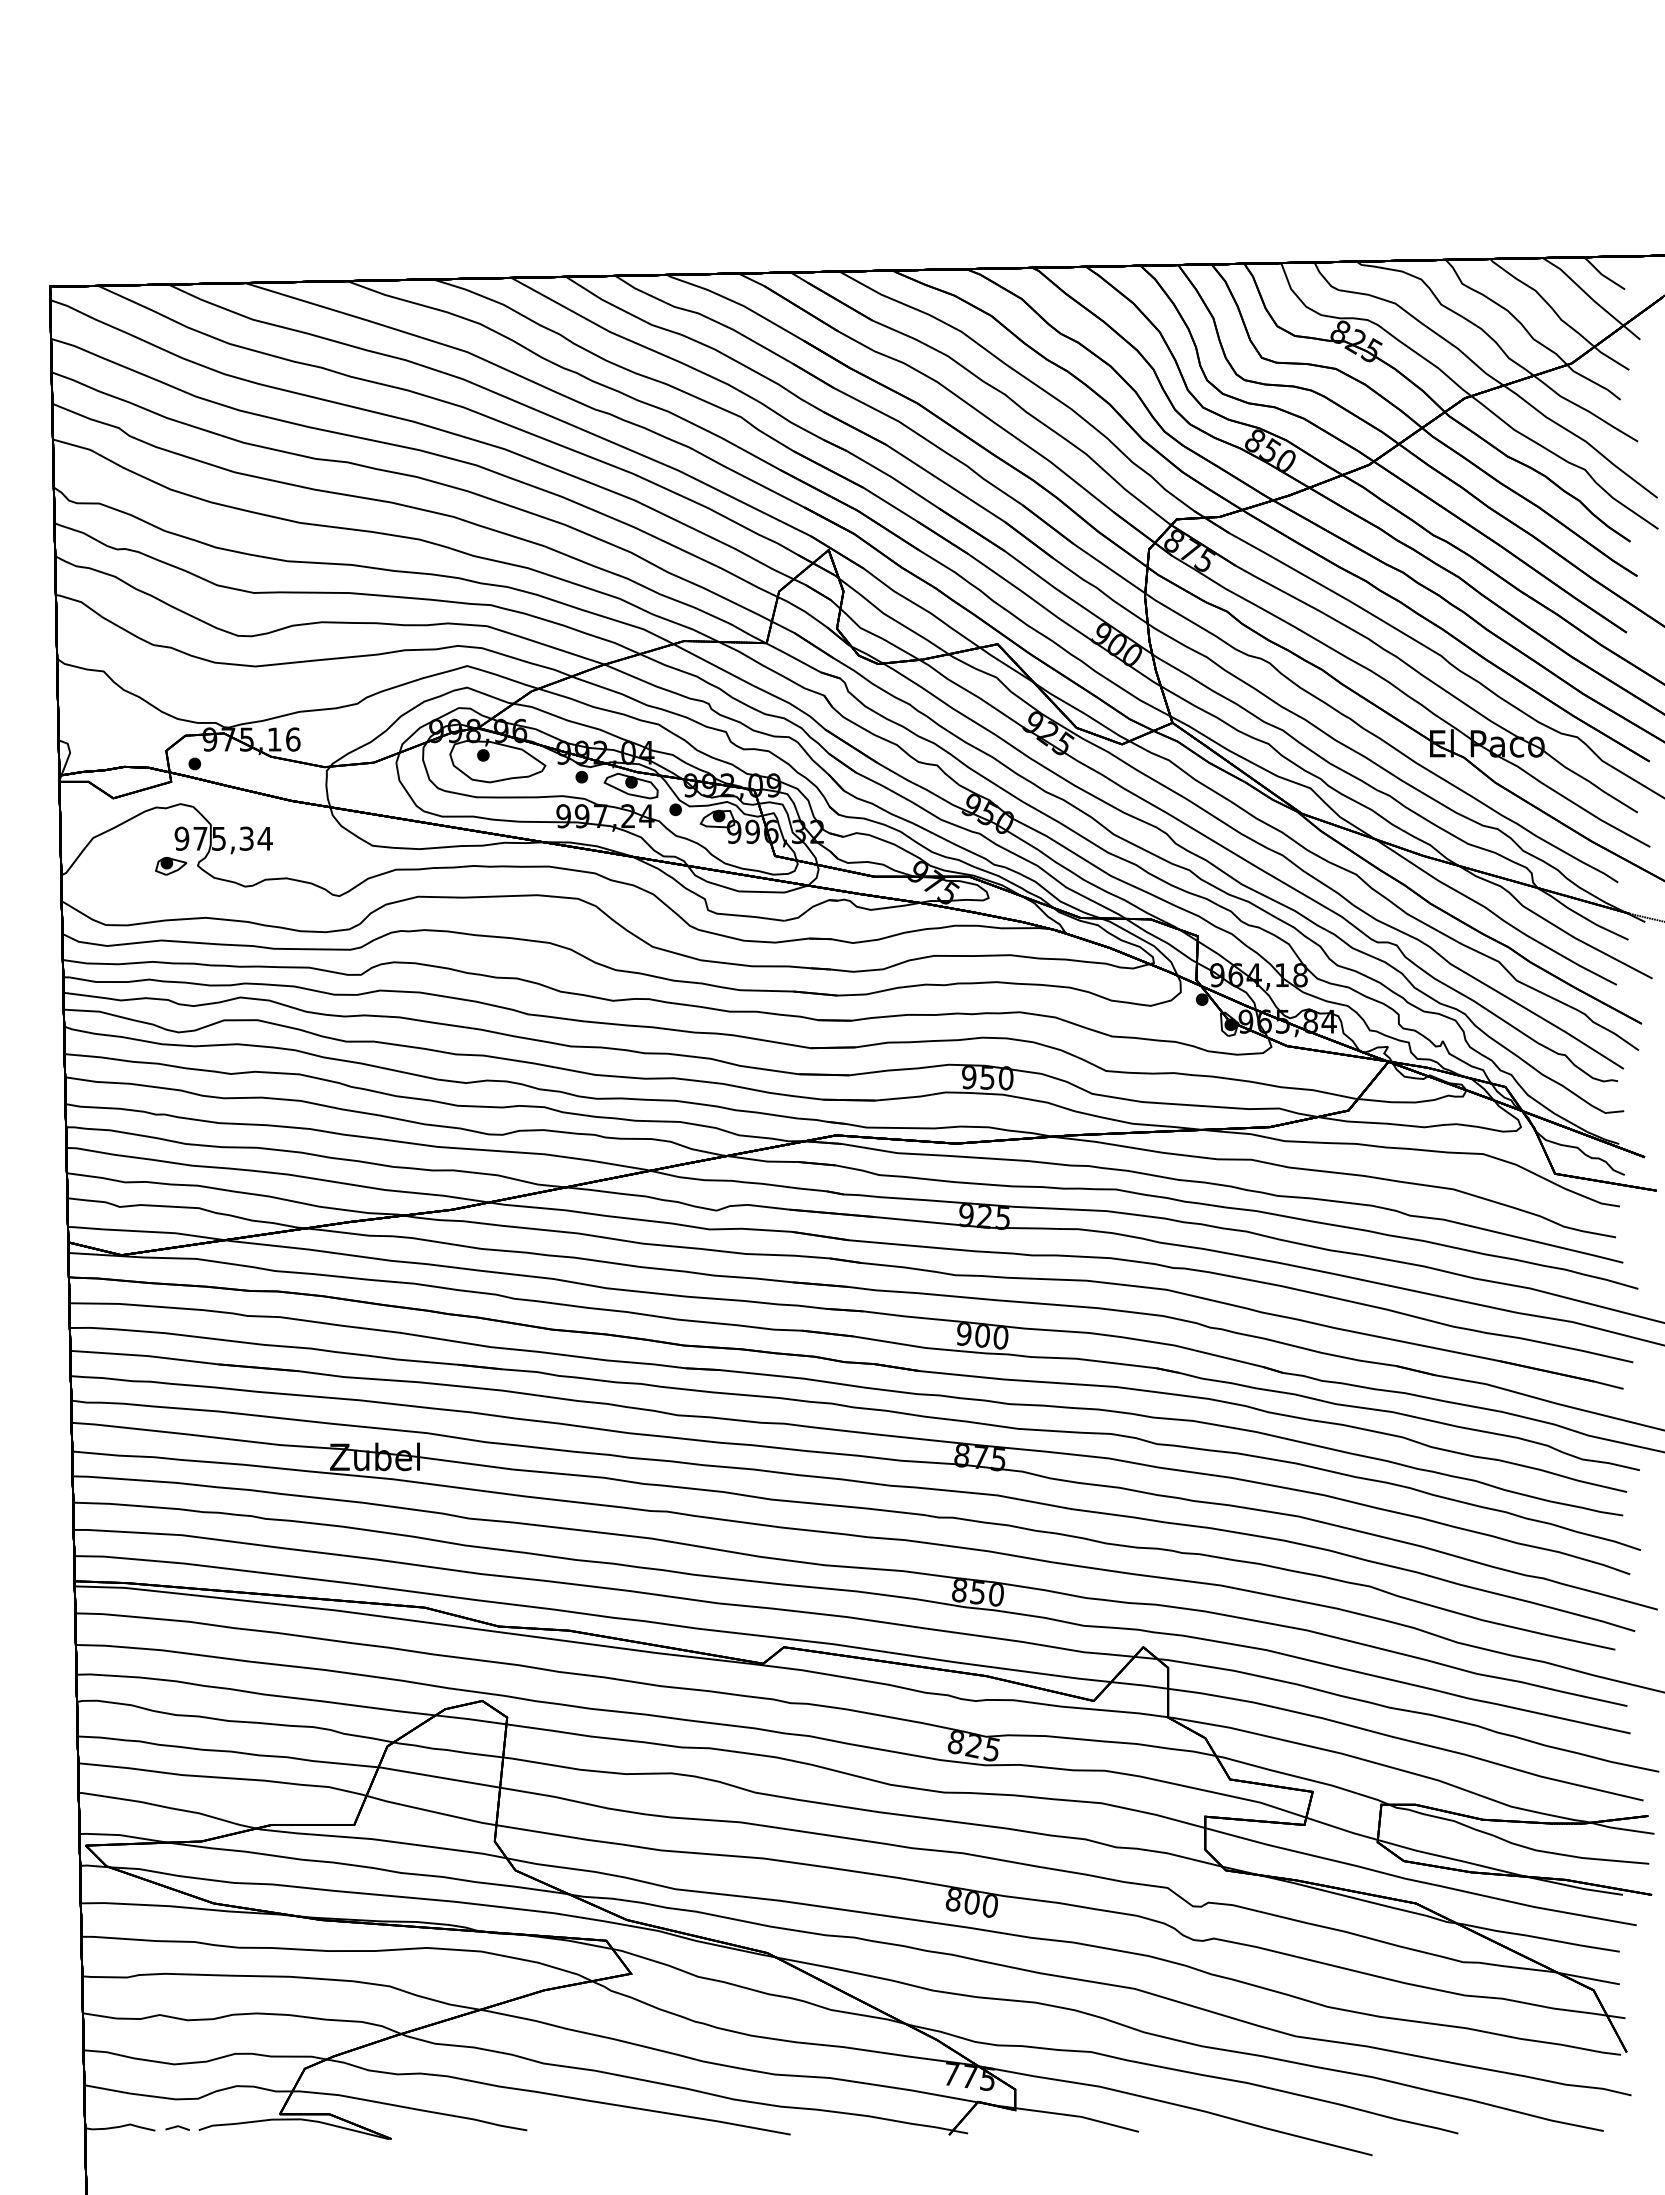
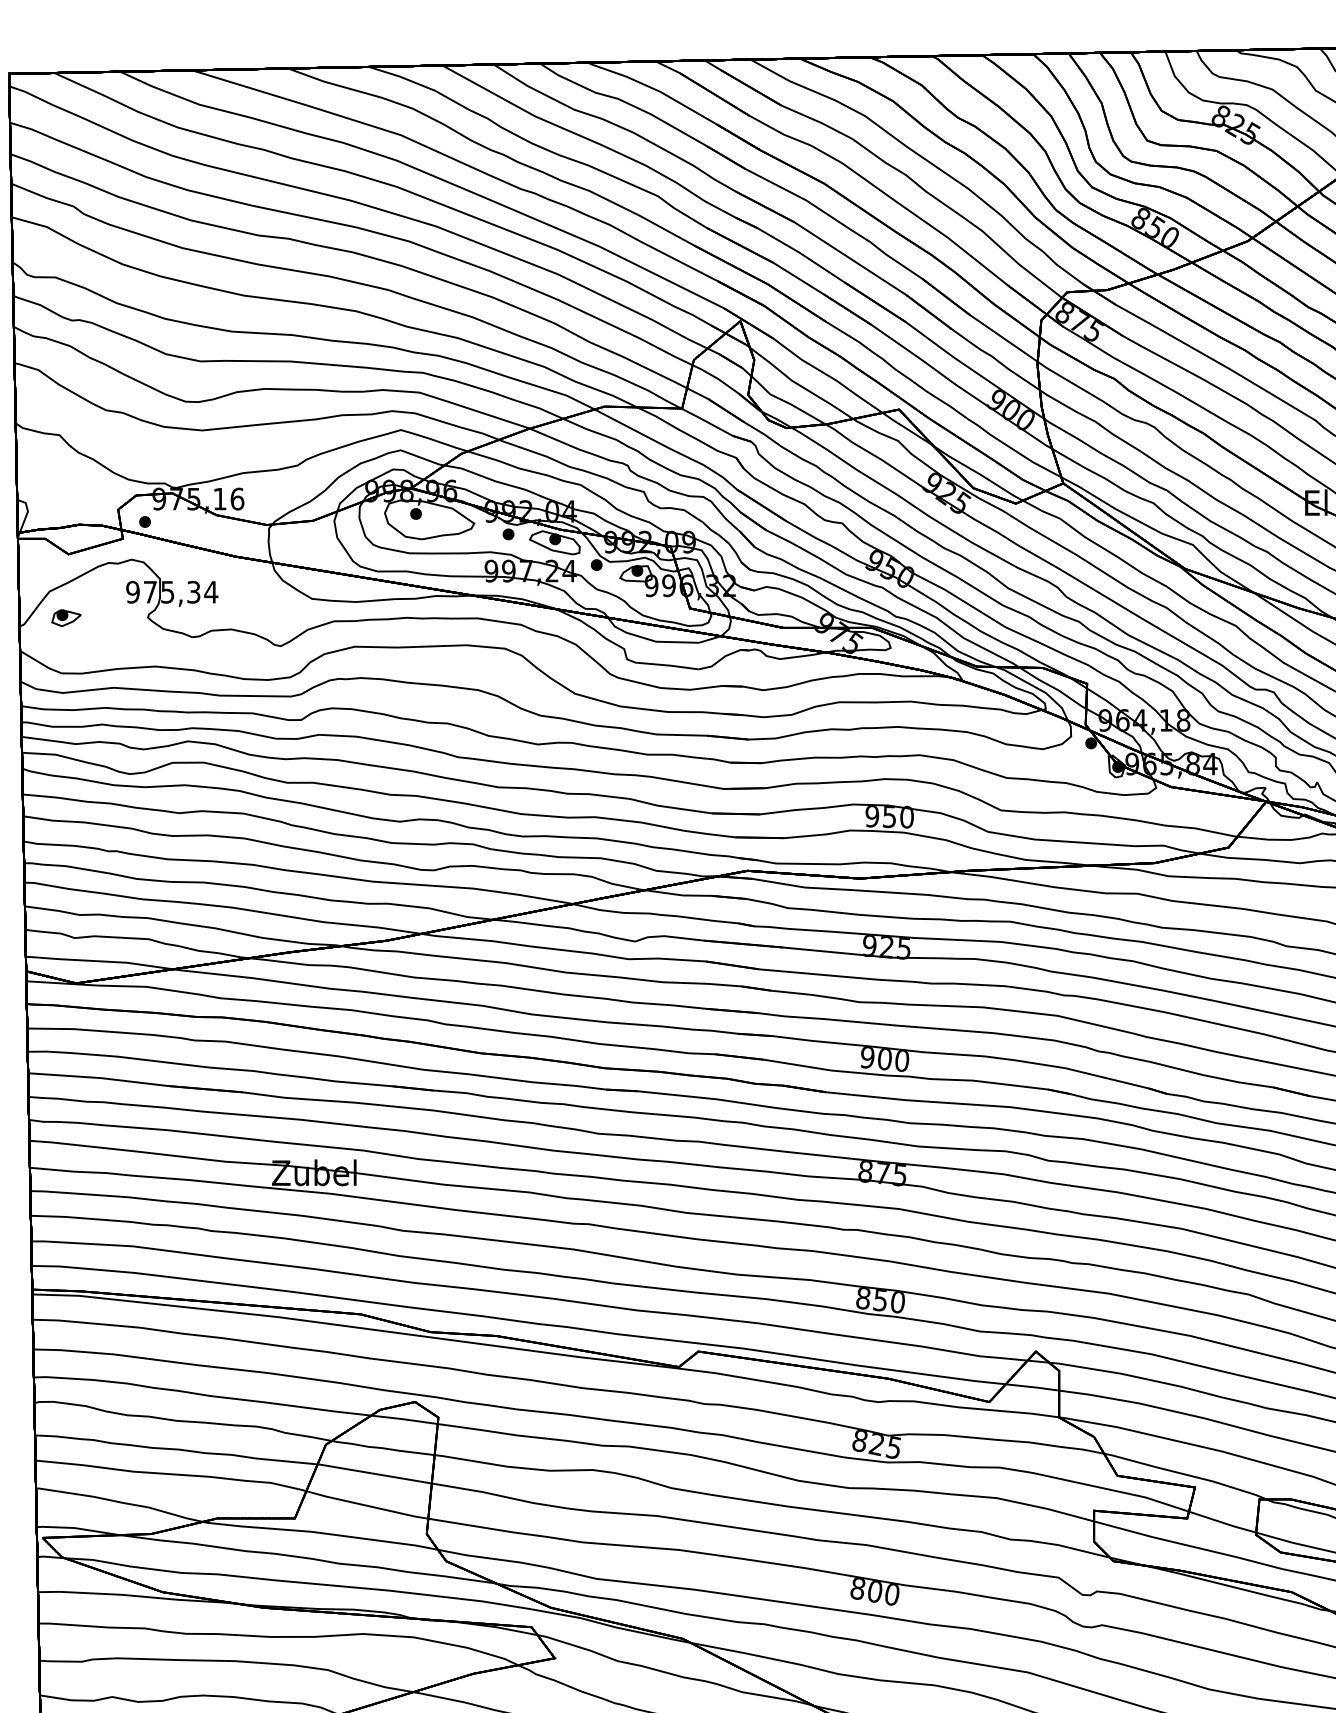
part: (171, 866) -> (66, 618), moved

